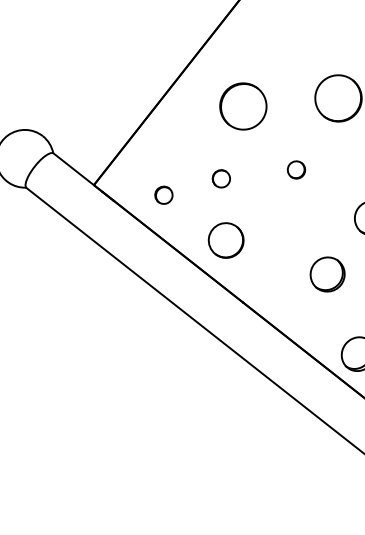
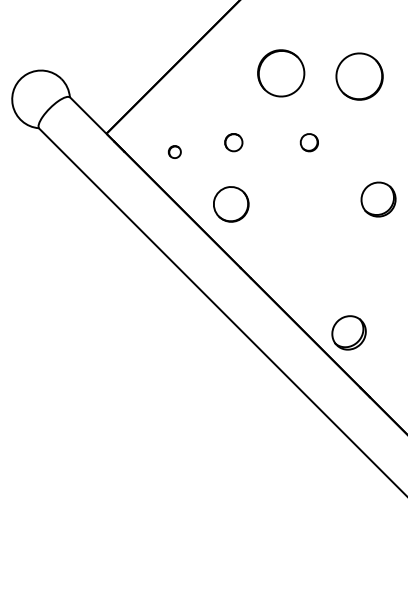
part: (243, 106) -> (281, 73), moved
part: (163, 194) -> (174, 151), size x0.7
part: (327, 274) -> (327, 250), removed

